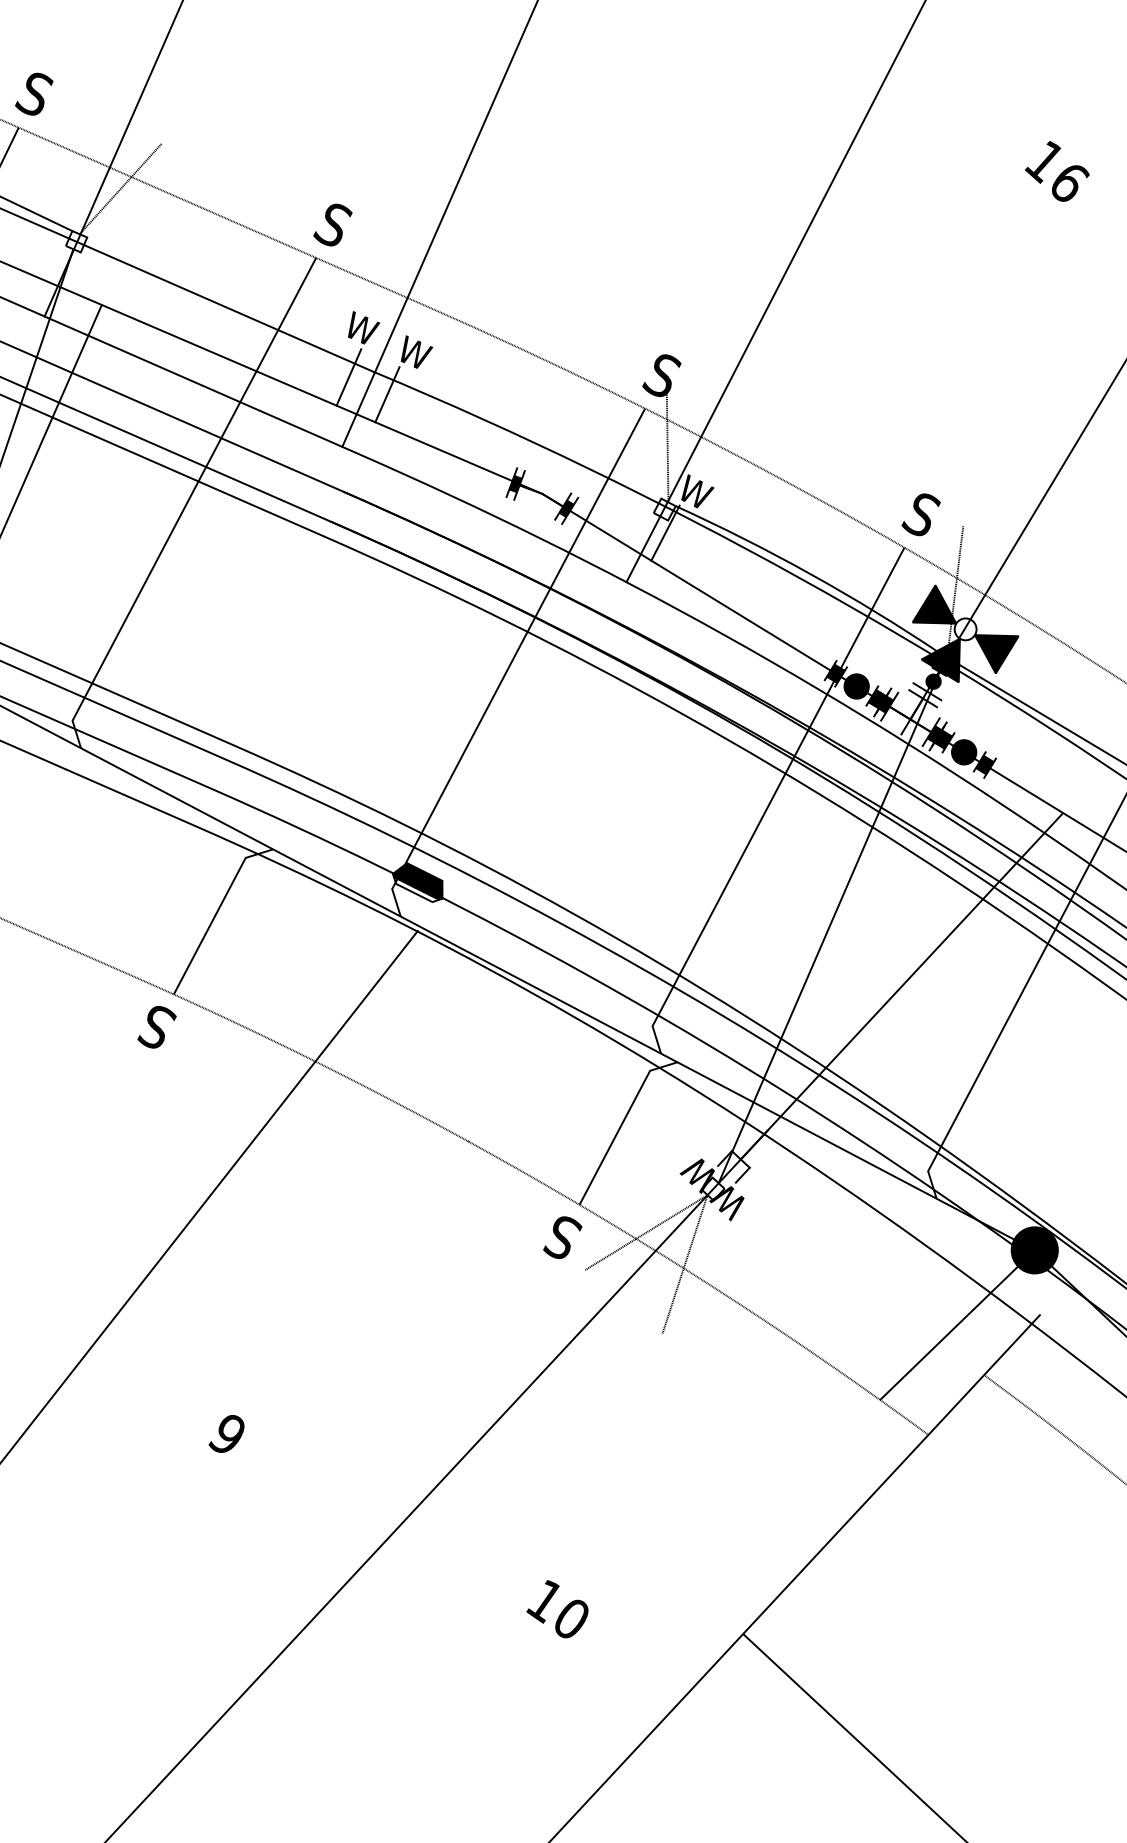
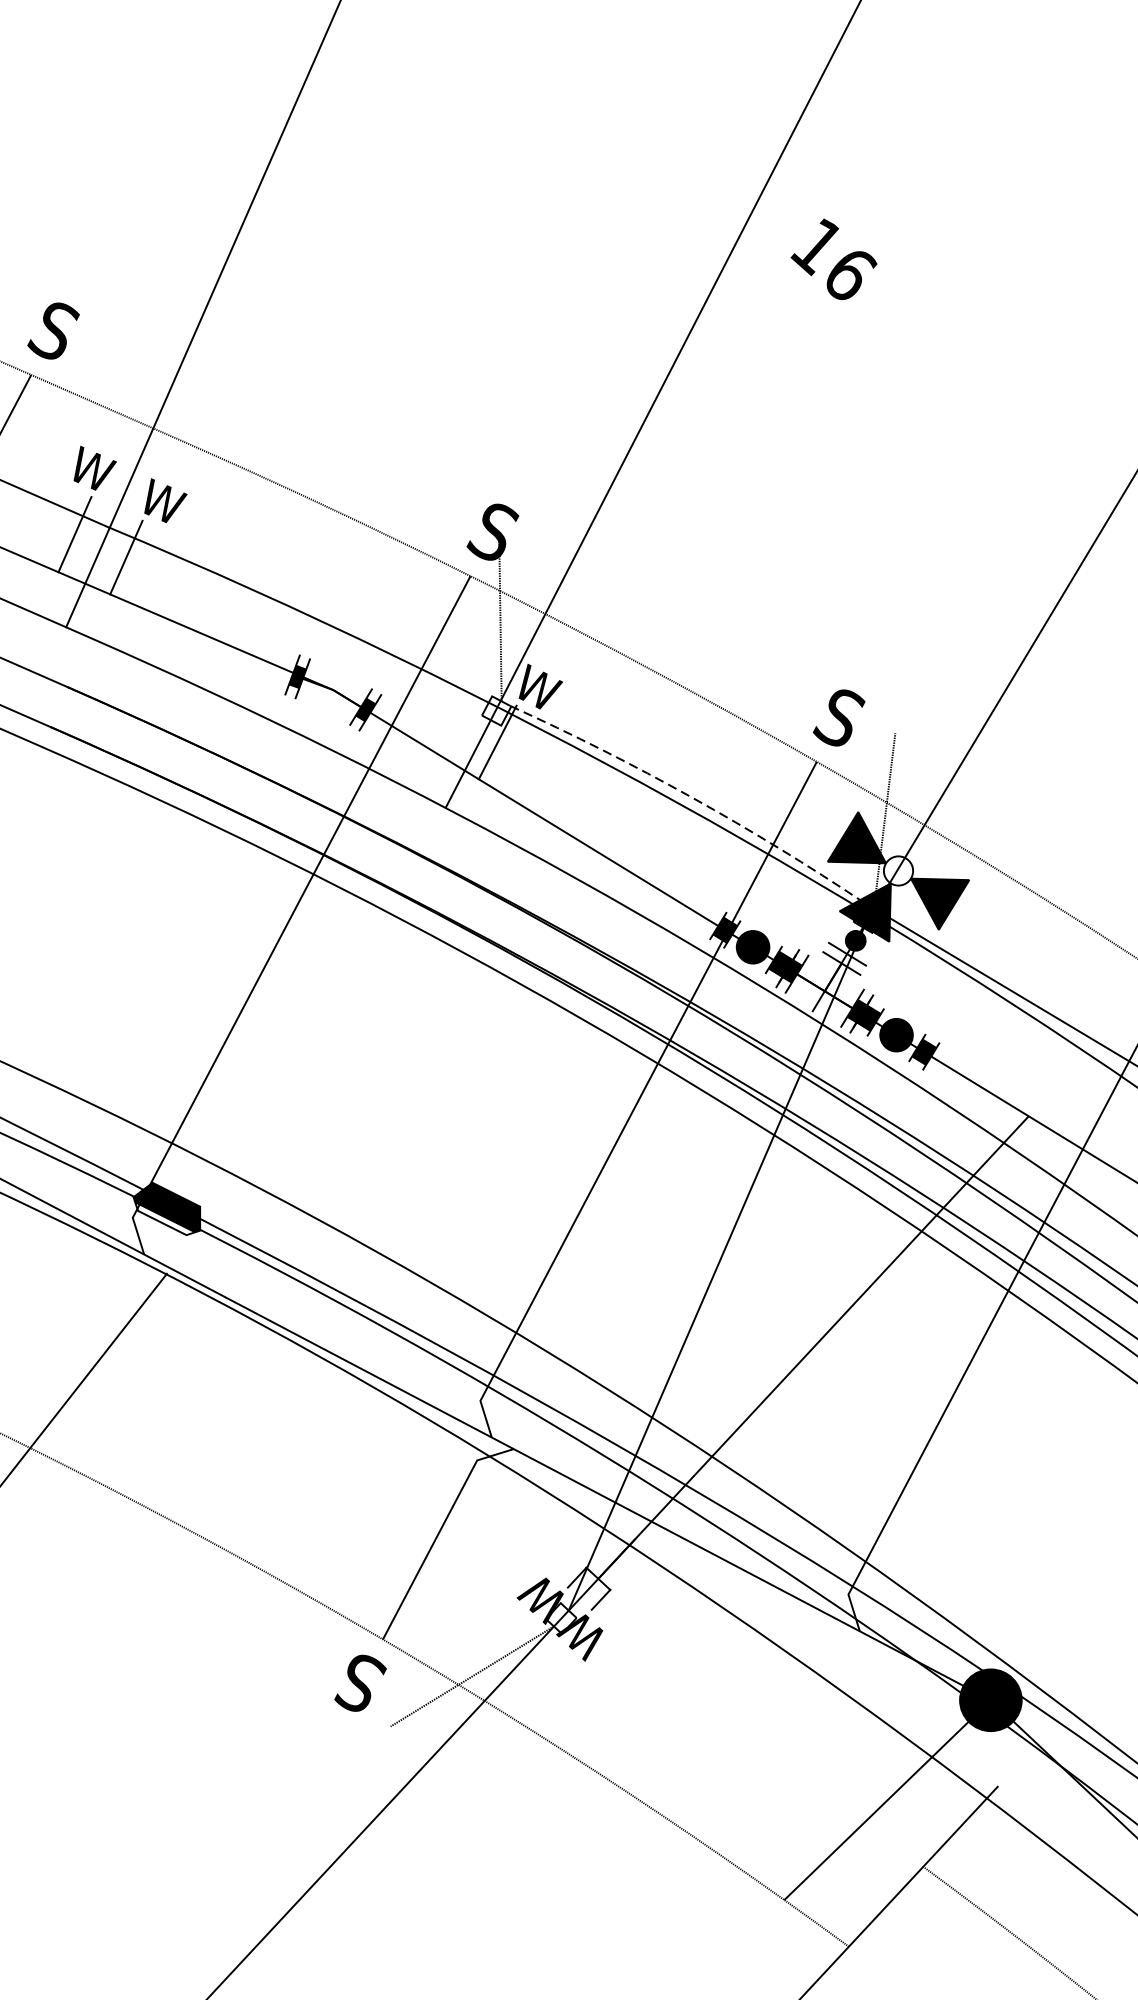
text: (1057, 171) -> (834, 259), moved
arc: (811, 574) -> (692, 797), solid -> dashed
line: (684, 1264) -> (523, 1719), removed

